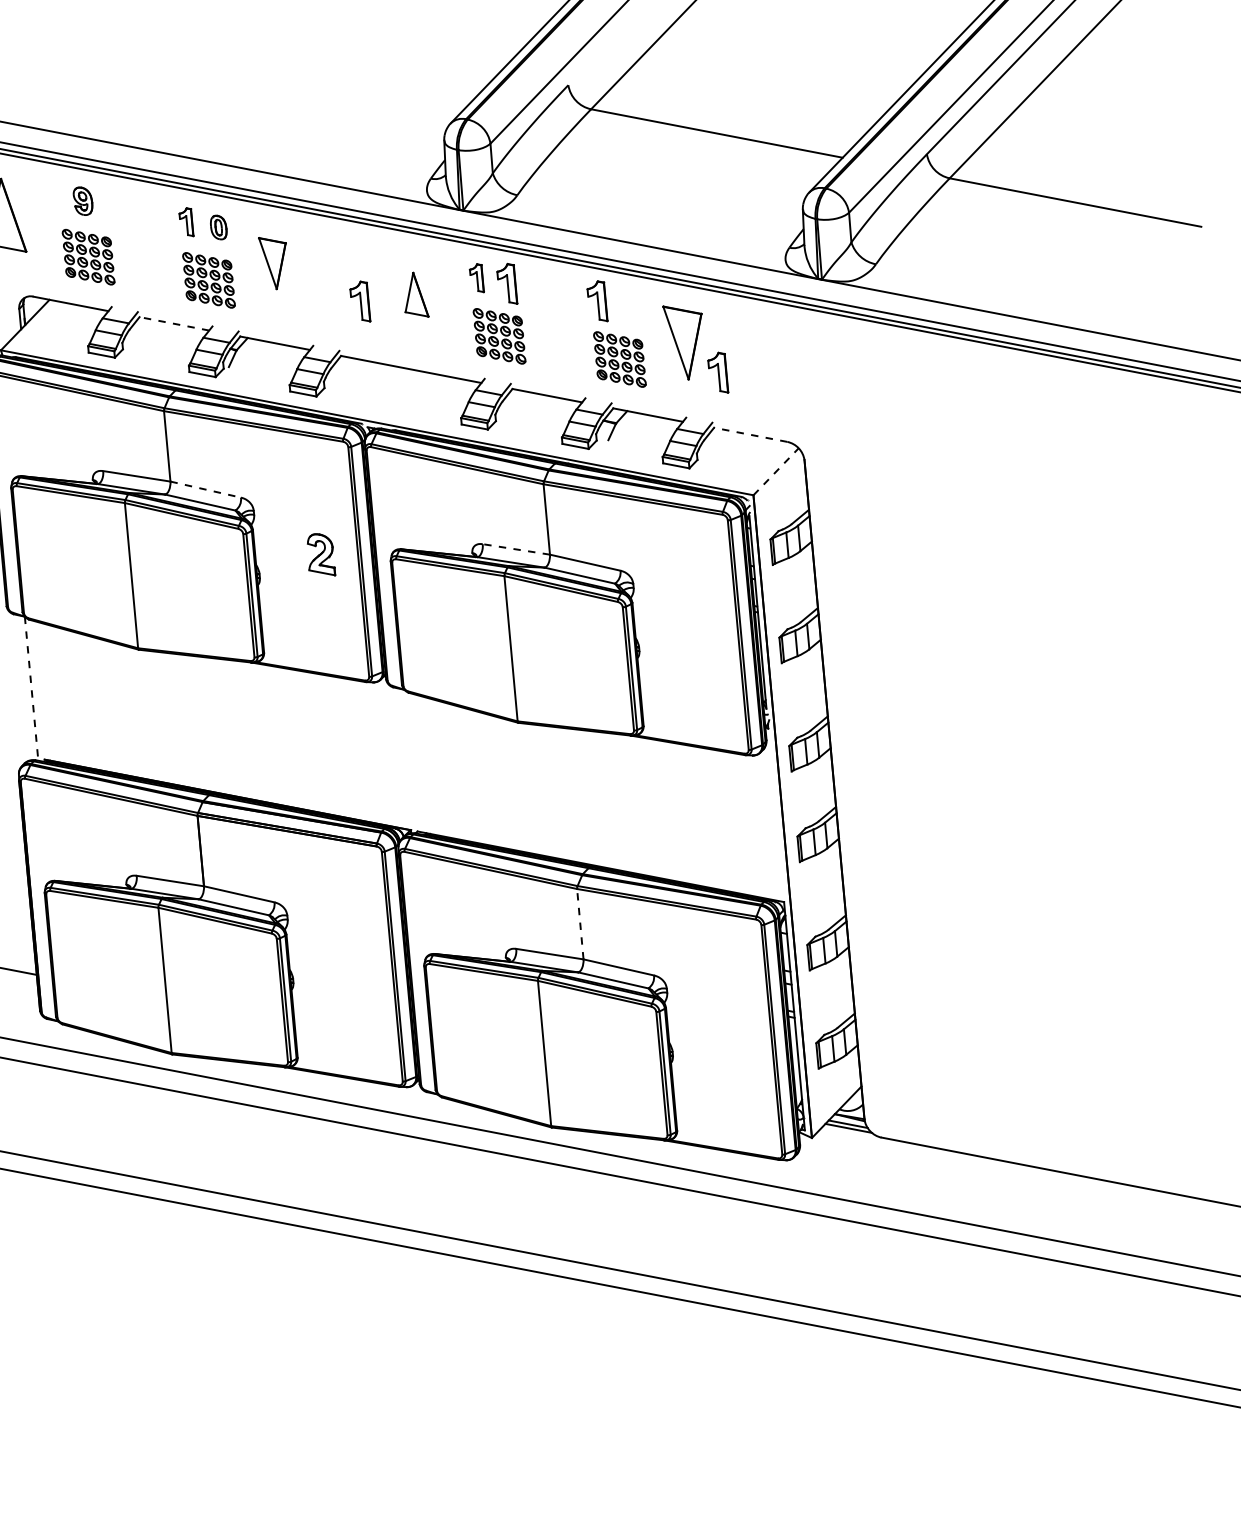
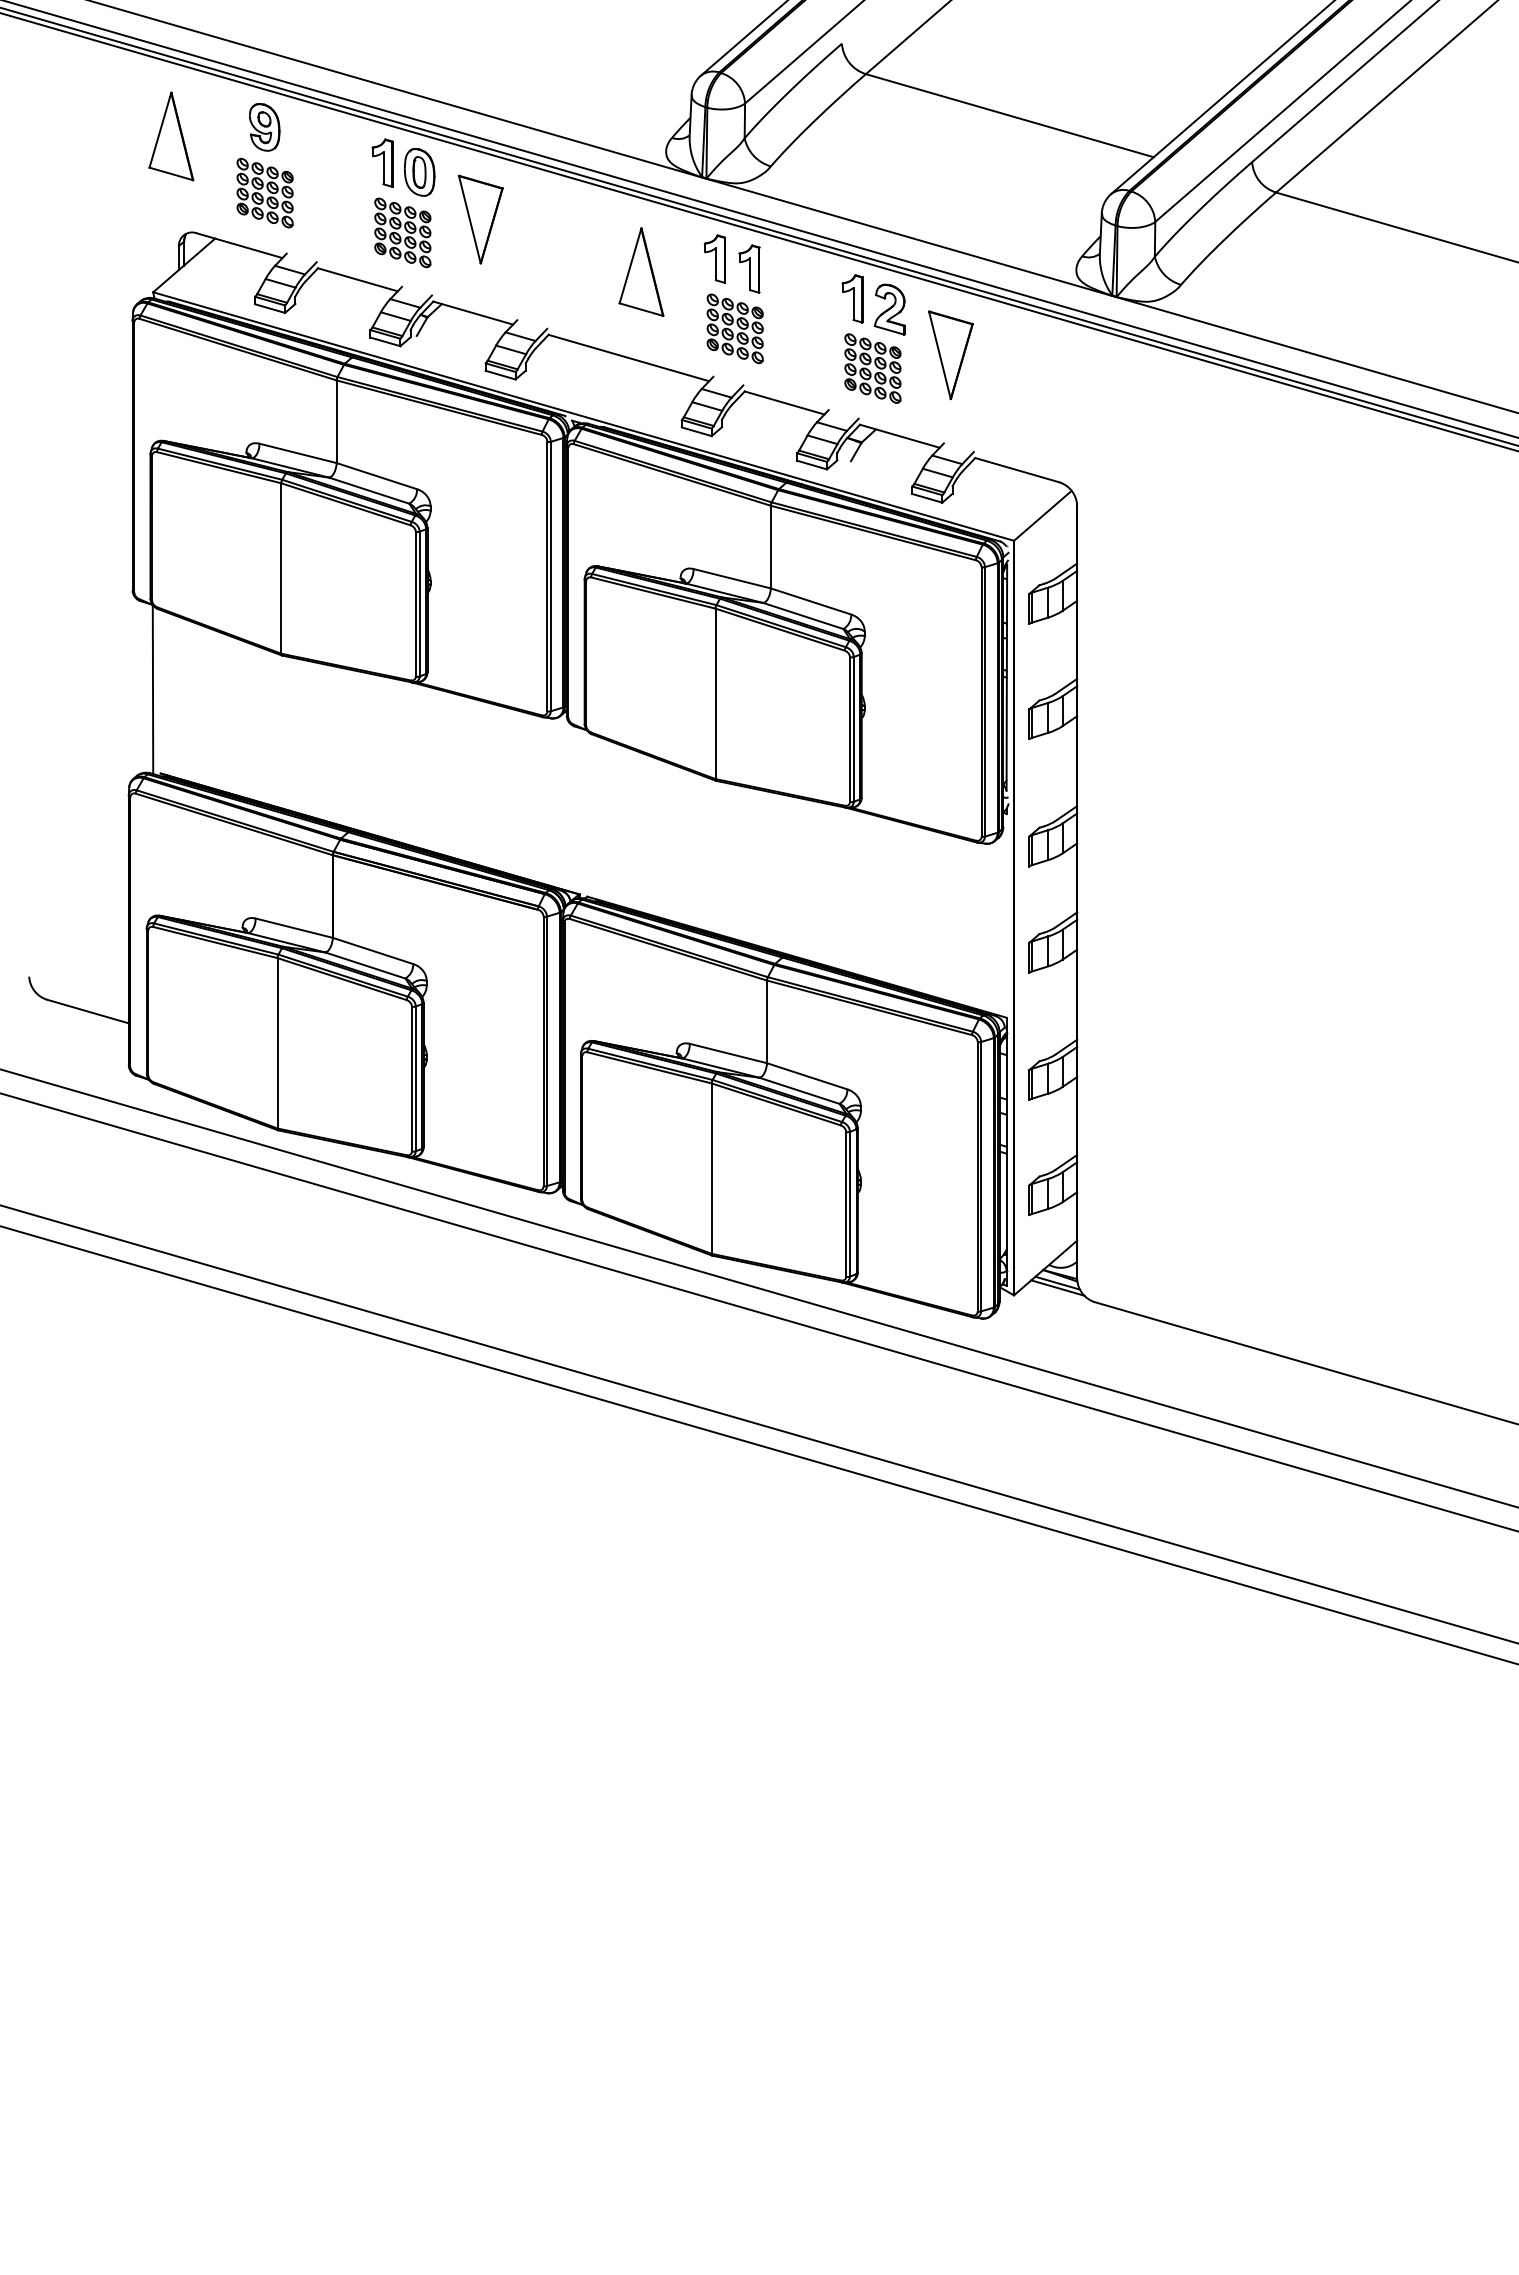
part: (82, 201) -> (264, 127), size x1.43
part: (186, 222) -> (382, 162), size x1.43
part: (218, 227) -> (419, 172), size x1.67
part: (274, 262) -> (480, 219), size x1.43
part: (476, 278) -> (714, 258), size x1.43
part: (415, 294) -> (641, 271), size x1.67
part: (360, 301) -> (576, 273), removed
line: (173, 323) -> (357, 279), dashed -> solid
part: (717, 372) -> (985, 394), removed
line: (750, 435) -> (1017, 470), dashed -> solid
line: (776, 471) -> (1043, 515), dashed -> solid
line: (206, 489) -> (377, 476), dashed -> solid
line: (516, 549) -> (732, 578), dashed -> solid
part: (320, 555) -> (889, 309), moved
line: (32, 688) -> (153, 689), dashed -> solid
line: (579, 923) -> (766, 1021), dashed -> solid

